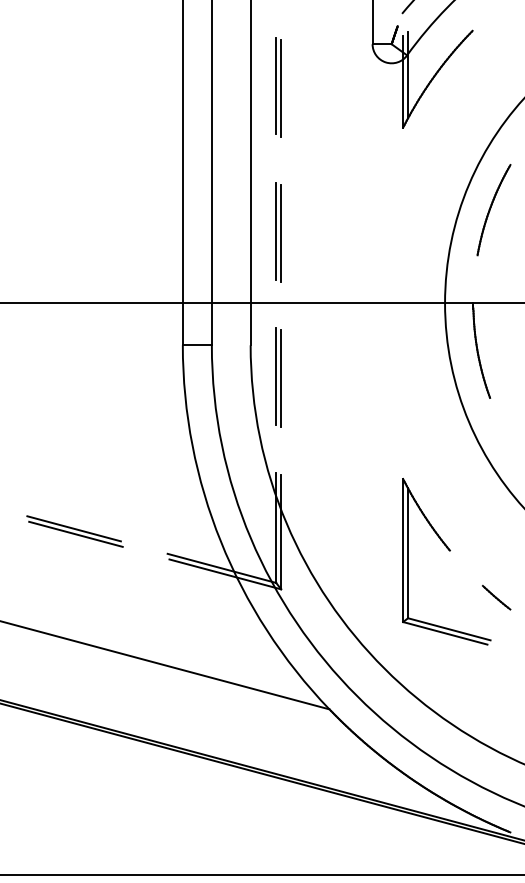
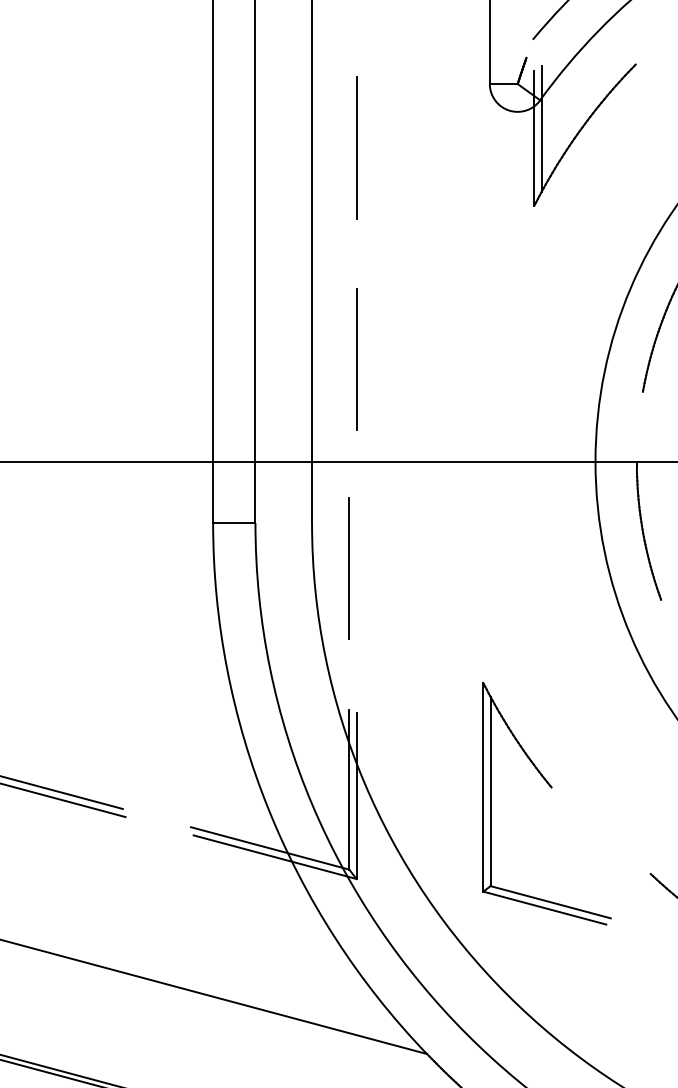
line: (276, 85) -> (349, 144), removed
line: (276, 230) -> (349, 355), removed
line: (281, 378) -> (357, 571), removed
part: (449, 551) -> (550, 788), moved

